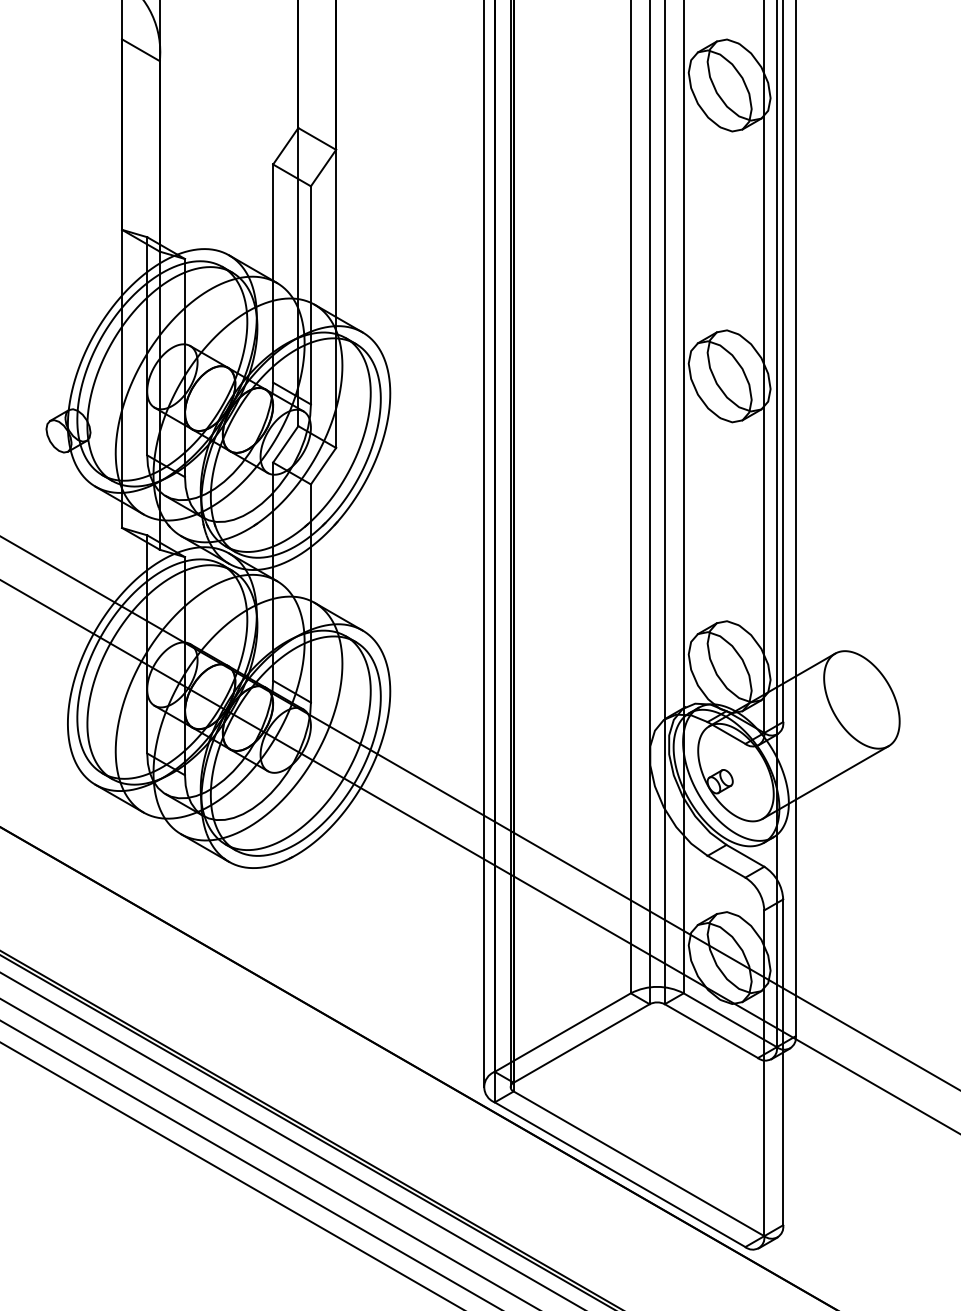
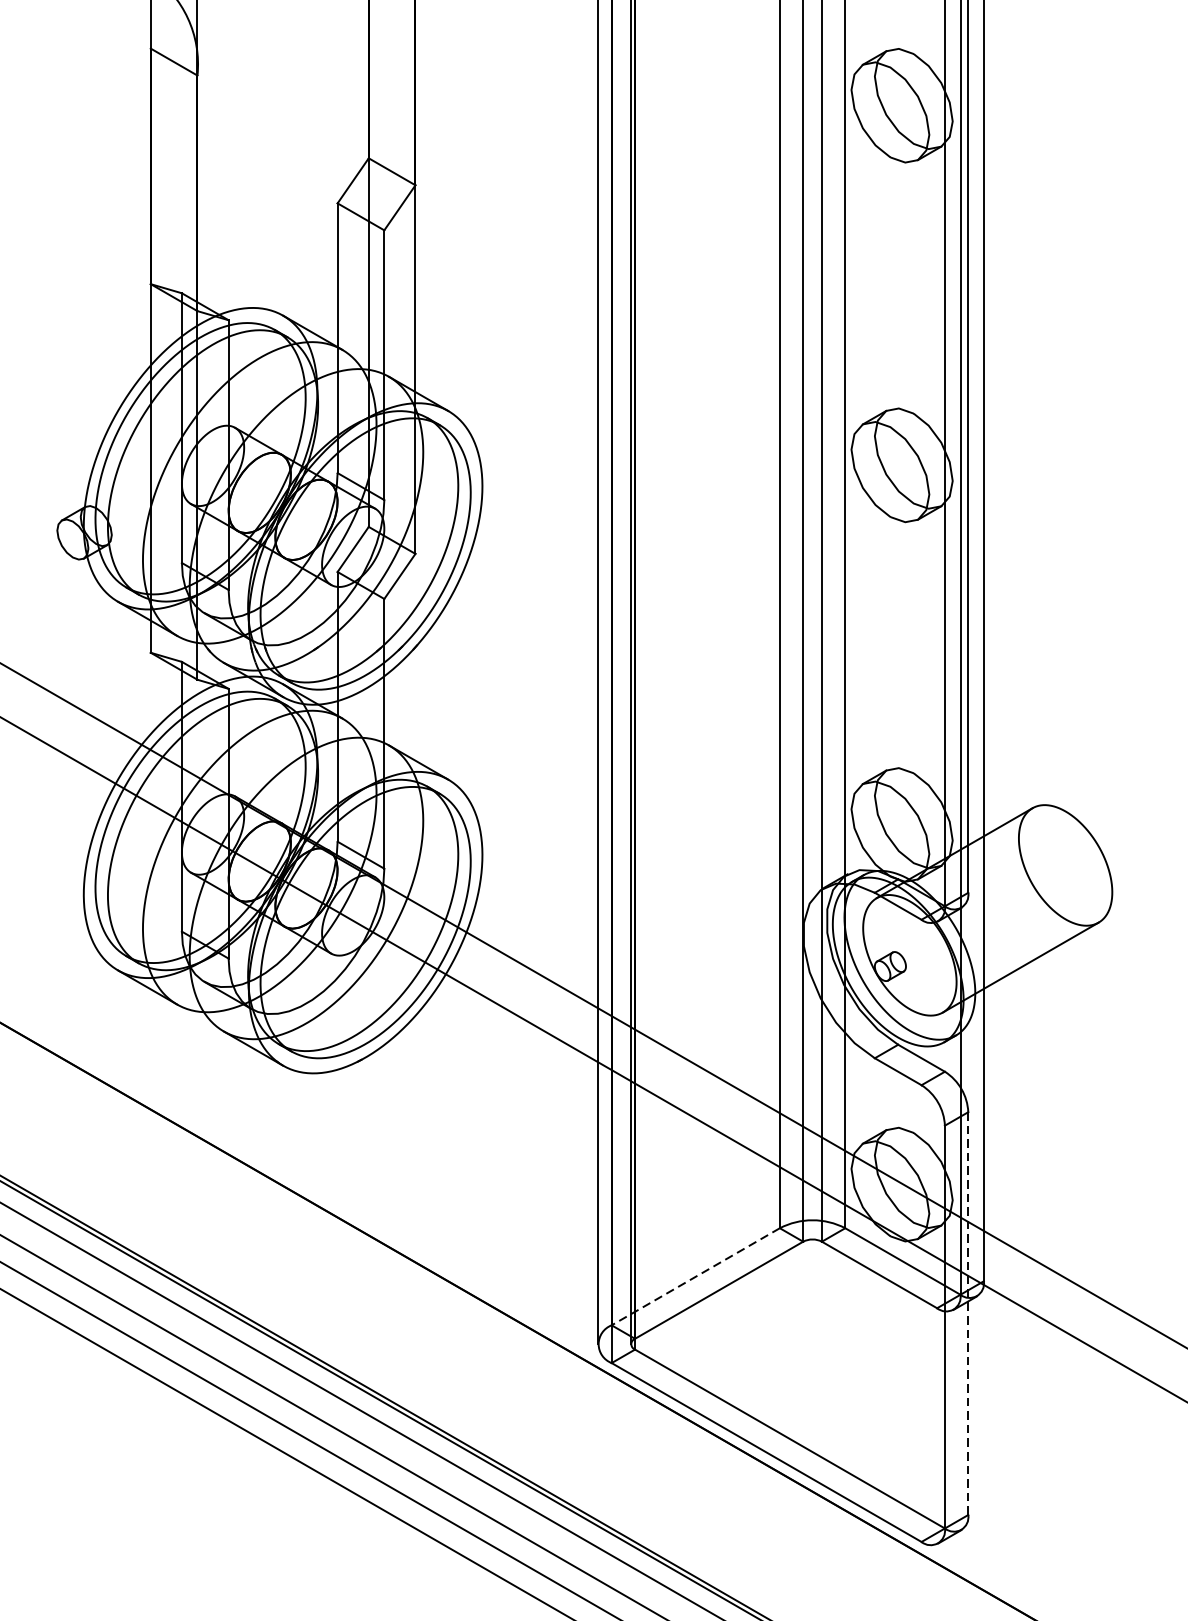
line: (562, 1032) -> (695, 1276), solid -> dashed
line: (783, 1062) -> (968, 1313), solid -> dashed

